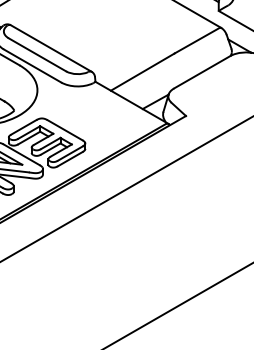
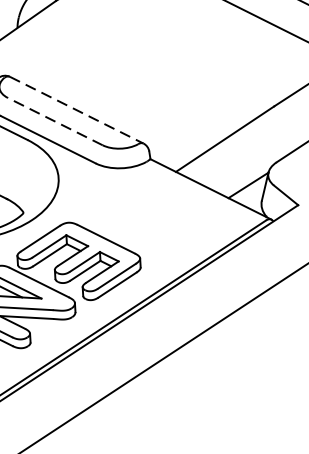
line: (51, 48) -> (77, 110), solid -> dashed
line: (37, 54) -> (55, 121), solid -> dashed

